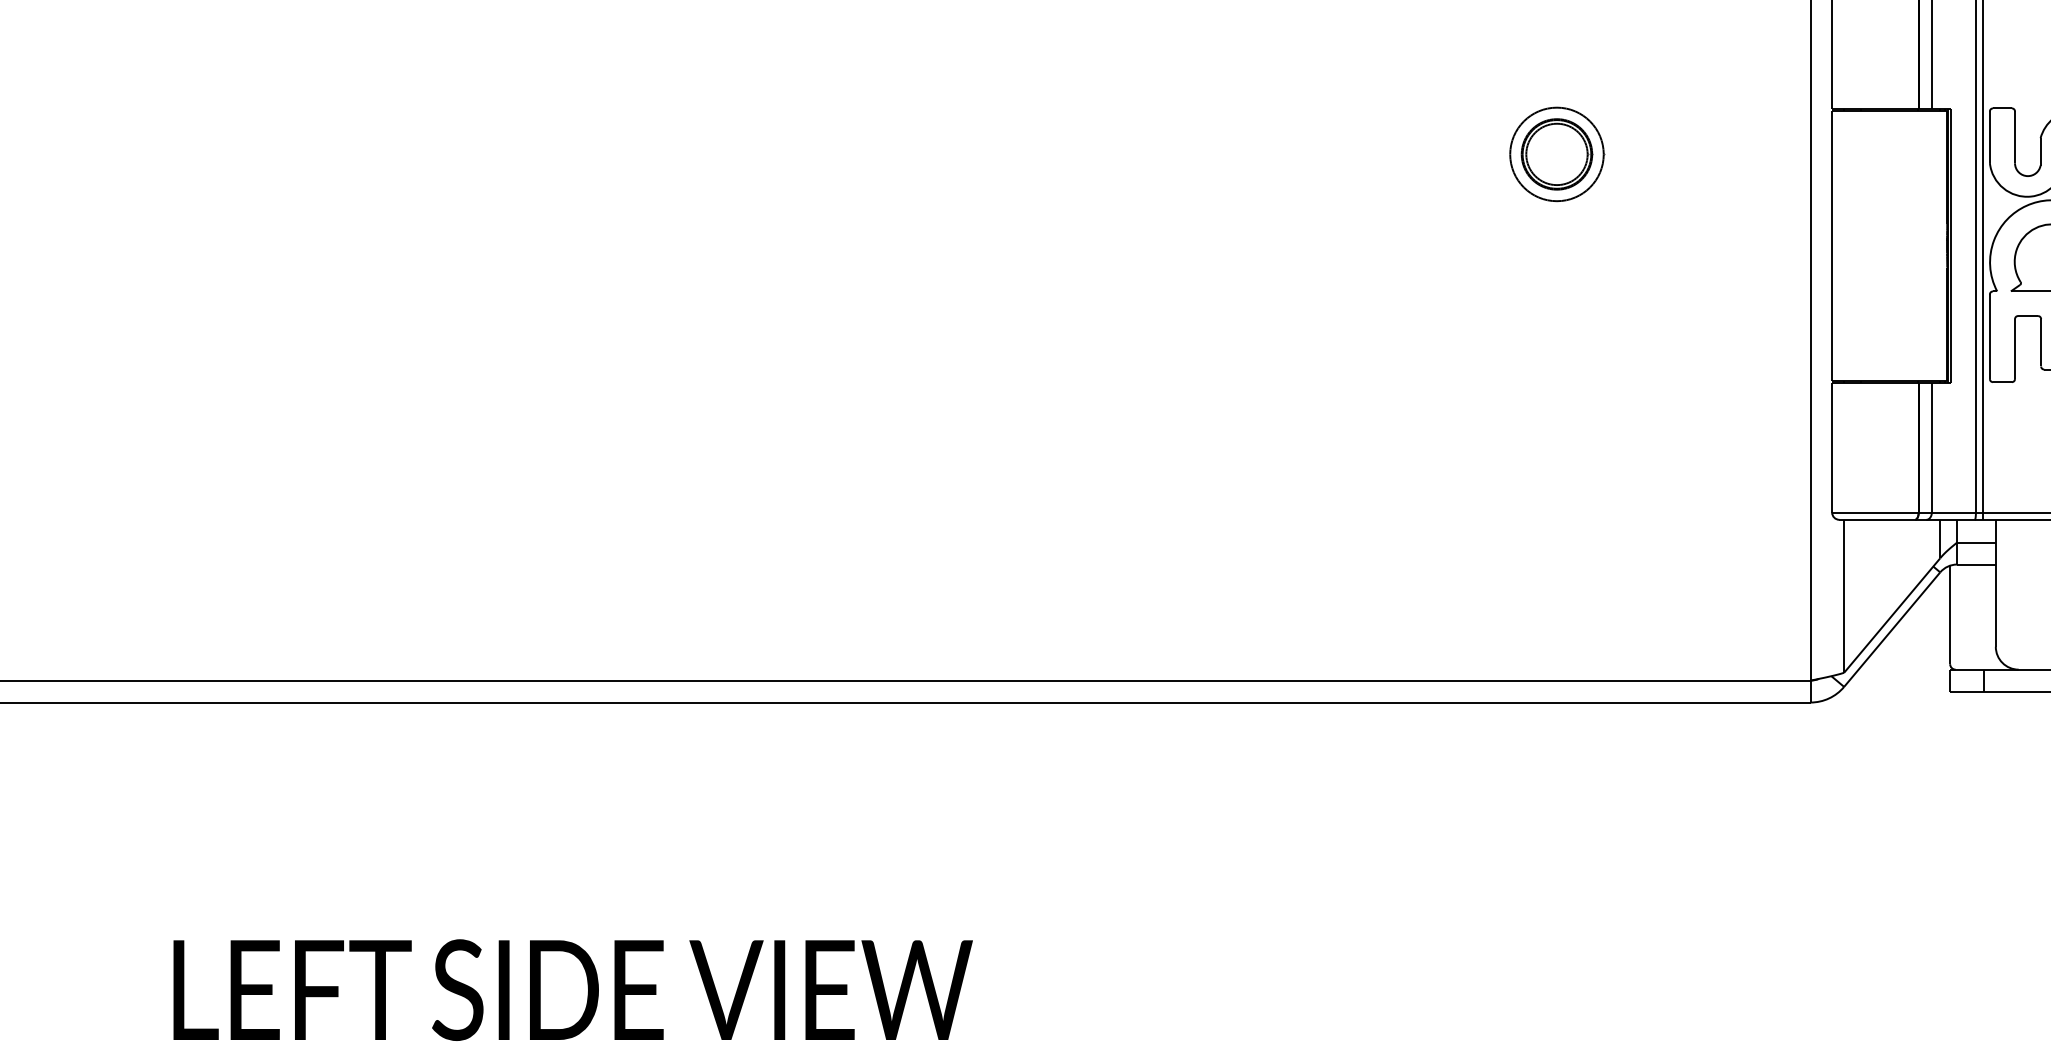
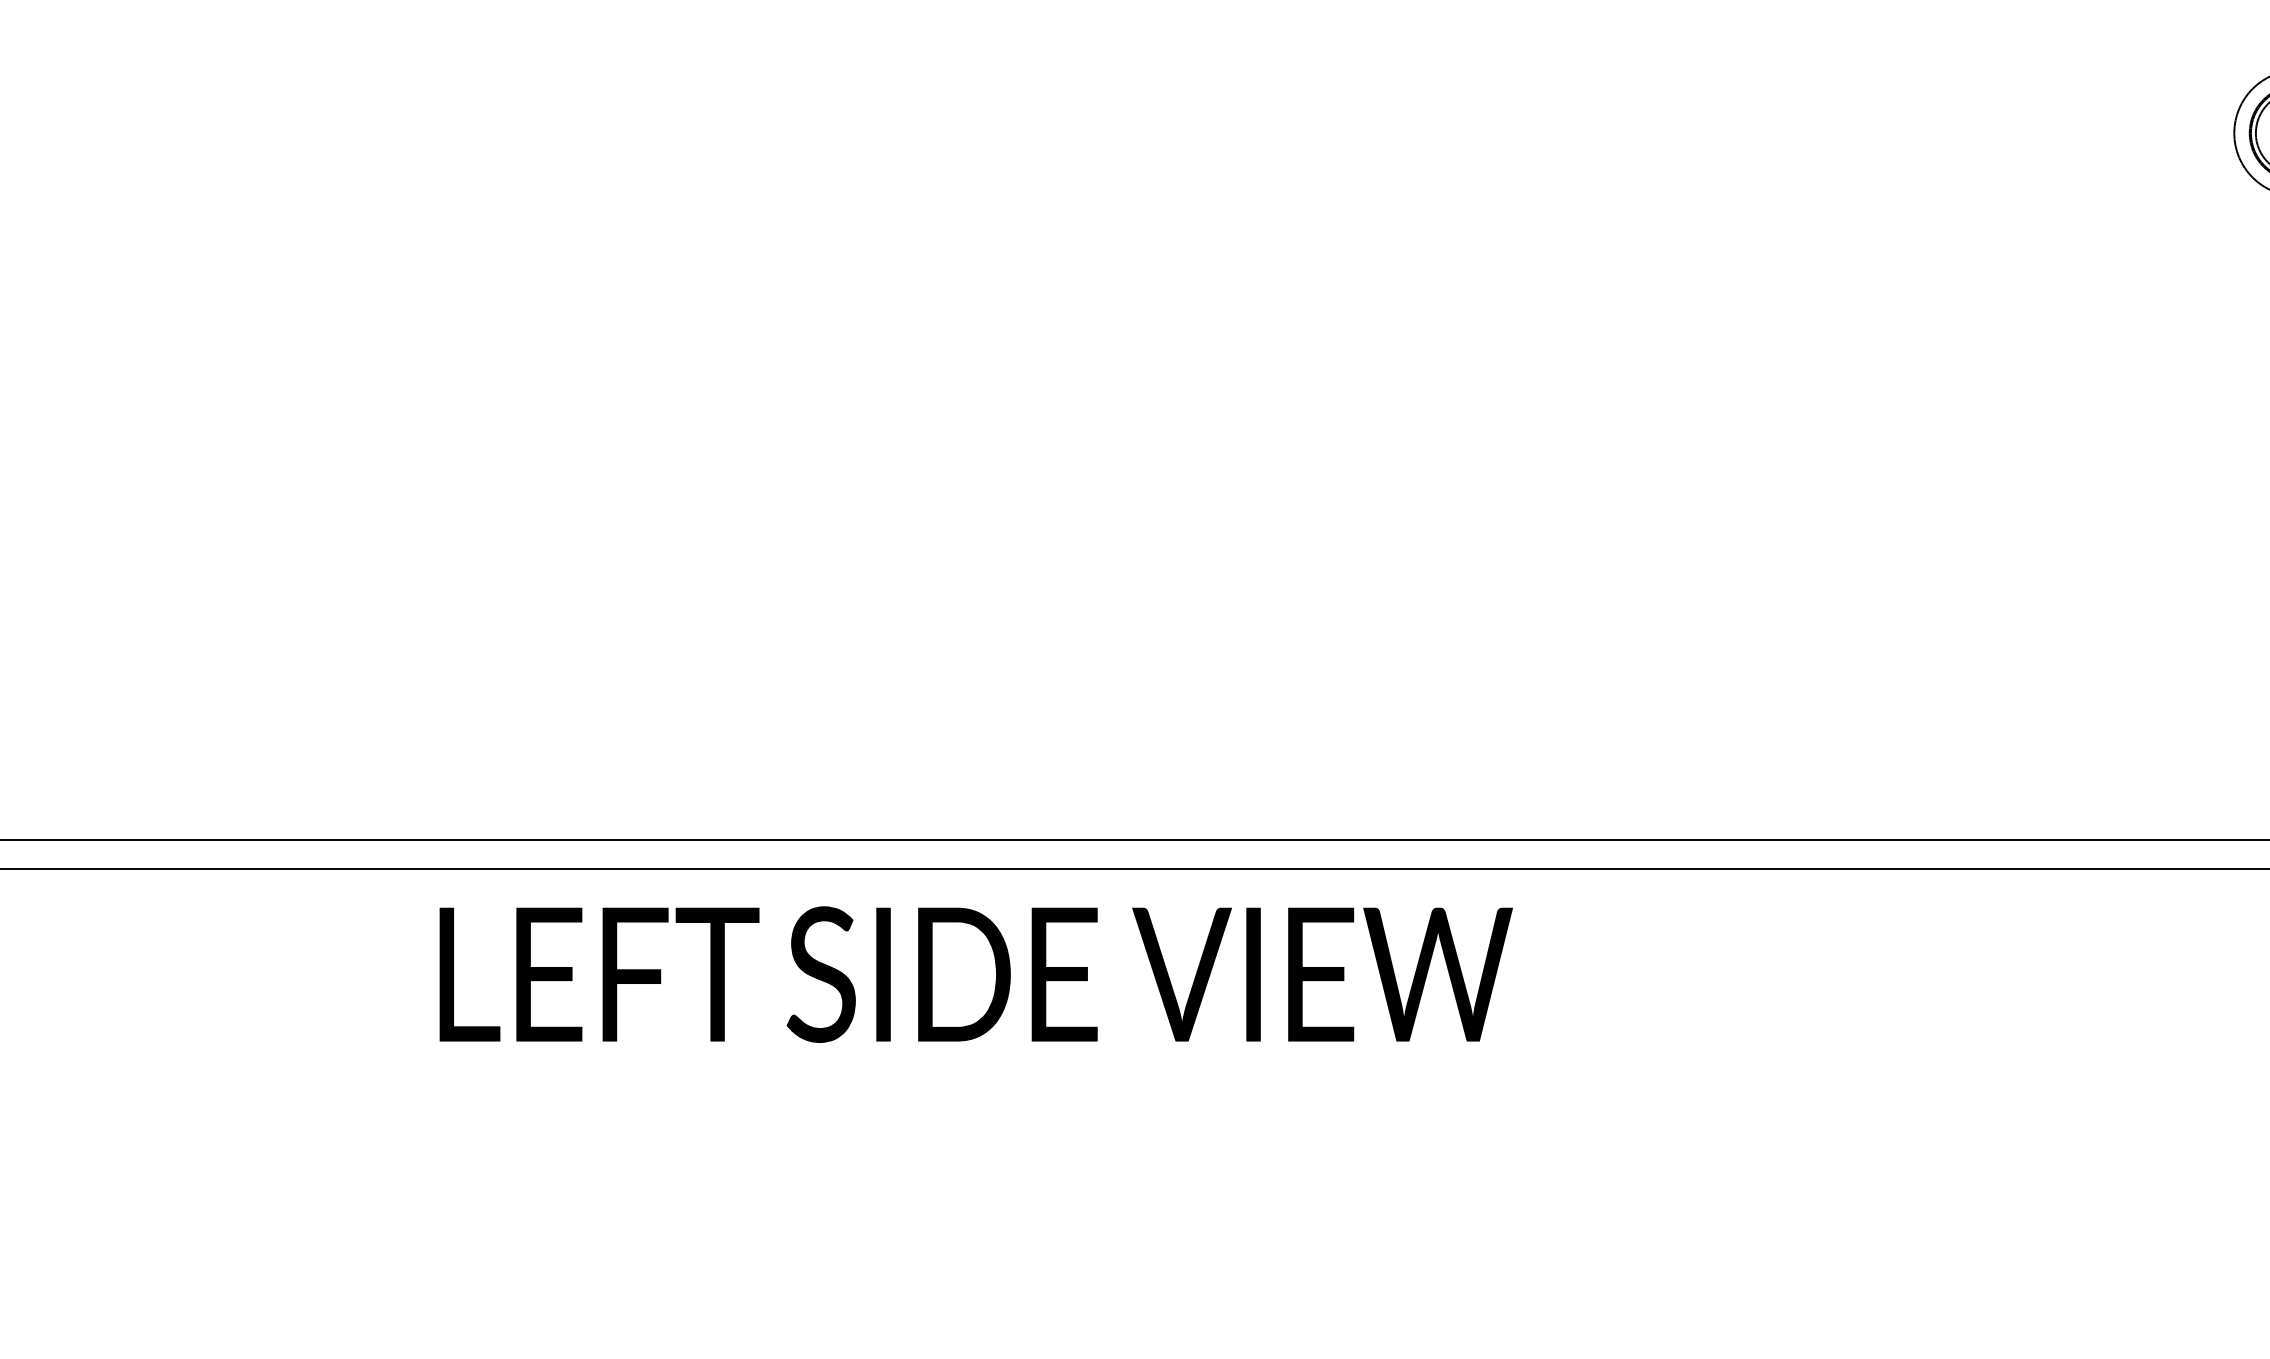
text: (572, 989) -> (975, 973), moved

